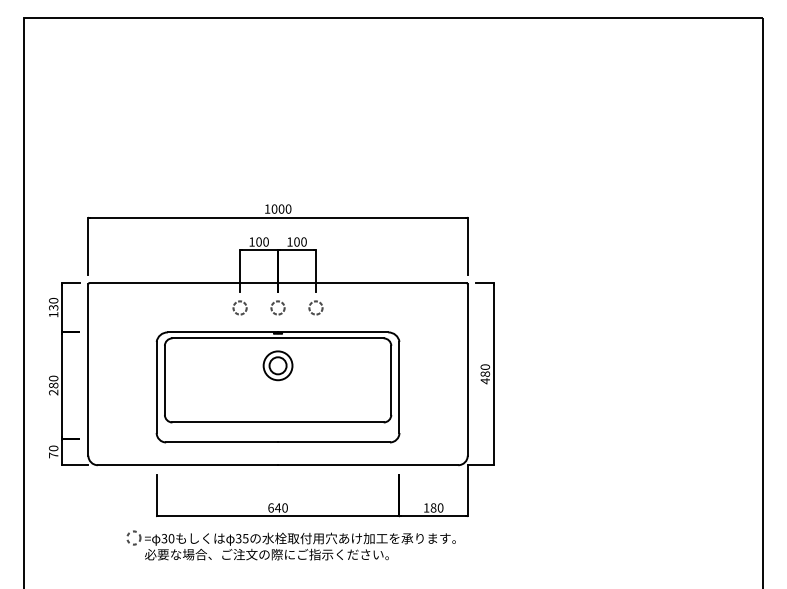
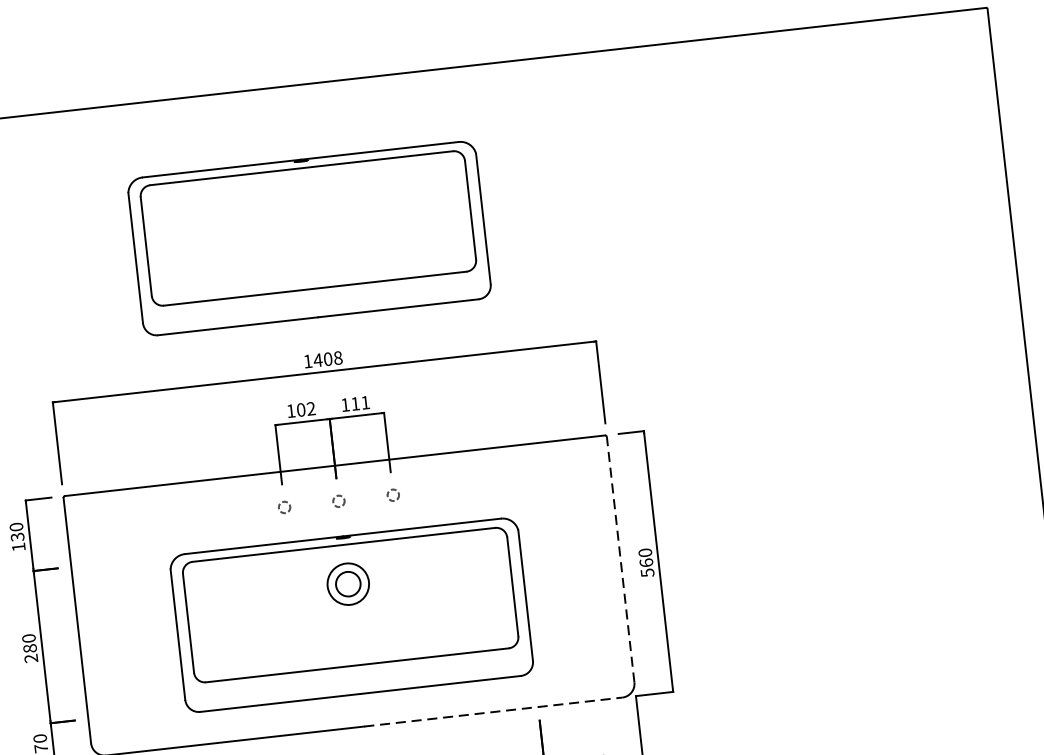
part: (277, 124) -> (308, 238), added
text: (281, 208) -> (327, 358), 1000 -> 1408
text: (265, 241) -> (310, 408), 100 -> 102
text: (300, 241) -> (360, 402), 100 -> 111
circle: (239, 307) -> (283, 506), size x0.6
circle: (277, 307) -> (338, 500), size x0.6
circle: (315, 307) -> (392, 494), size x0.6
line: (467, 369) -> (620, 559), solid -> dashed
text: (485, 377) -> (647, 567), 480 -> 560
line: (368, 465) -> (493, 712), solid -> dashed

